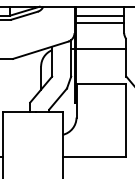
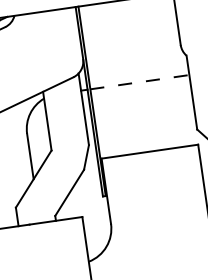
line: (99, 15) -> (127, 17), removed
line: (99, 23) -> (129, 32), removed
line: (101, 48) -> (140, 81), solid -> dashed

